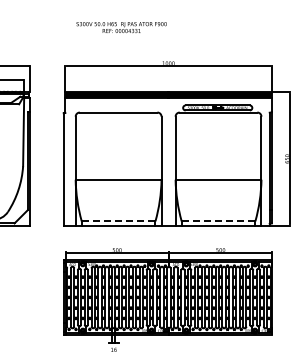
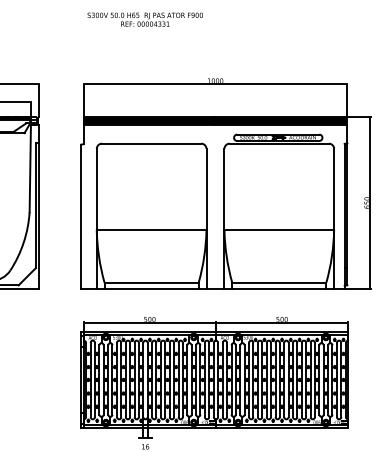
text: (121, 27) -> (145, 19), moved
line: (118, 221) -> (151, 282), dashed -> solid
line: (218, 221) -> (279, 282), dashed -> solid

